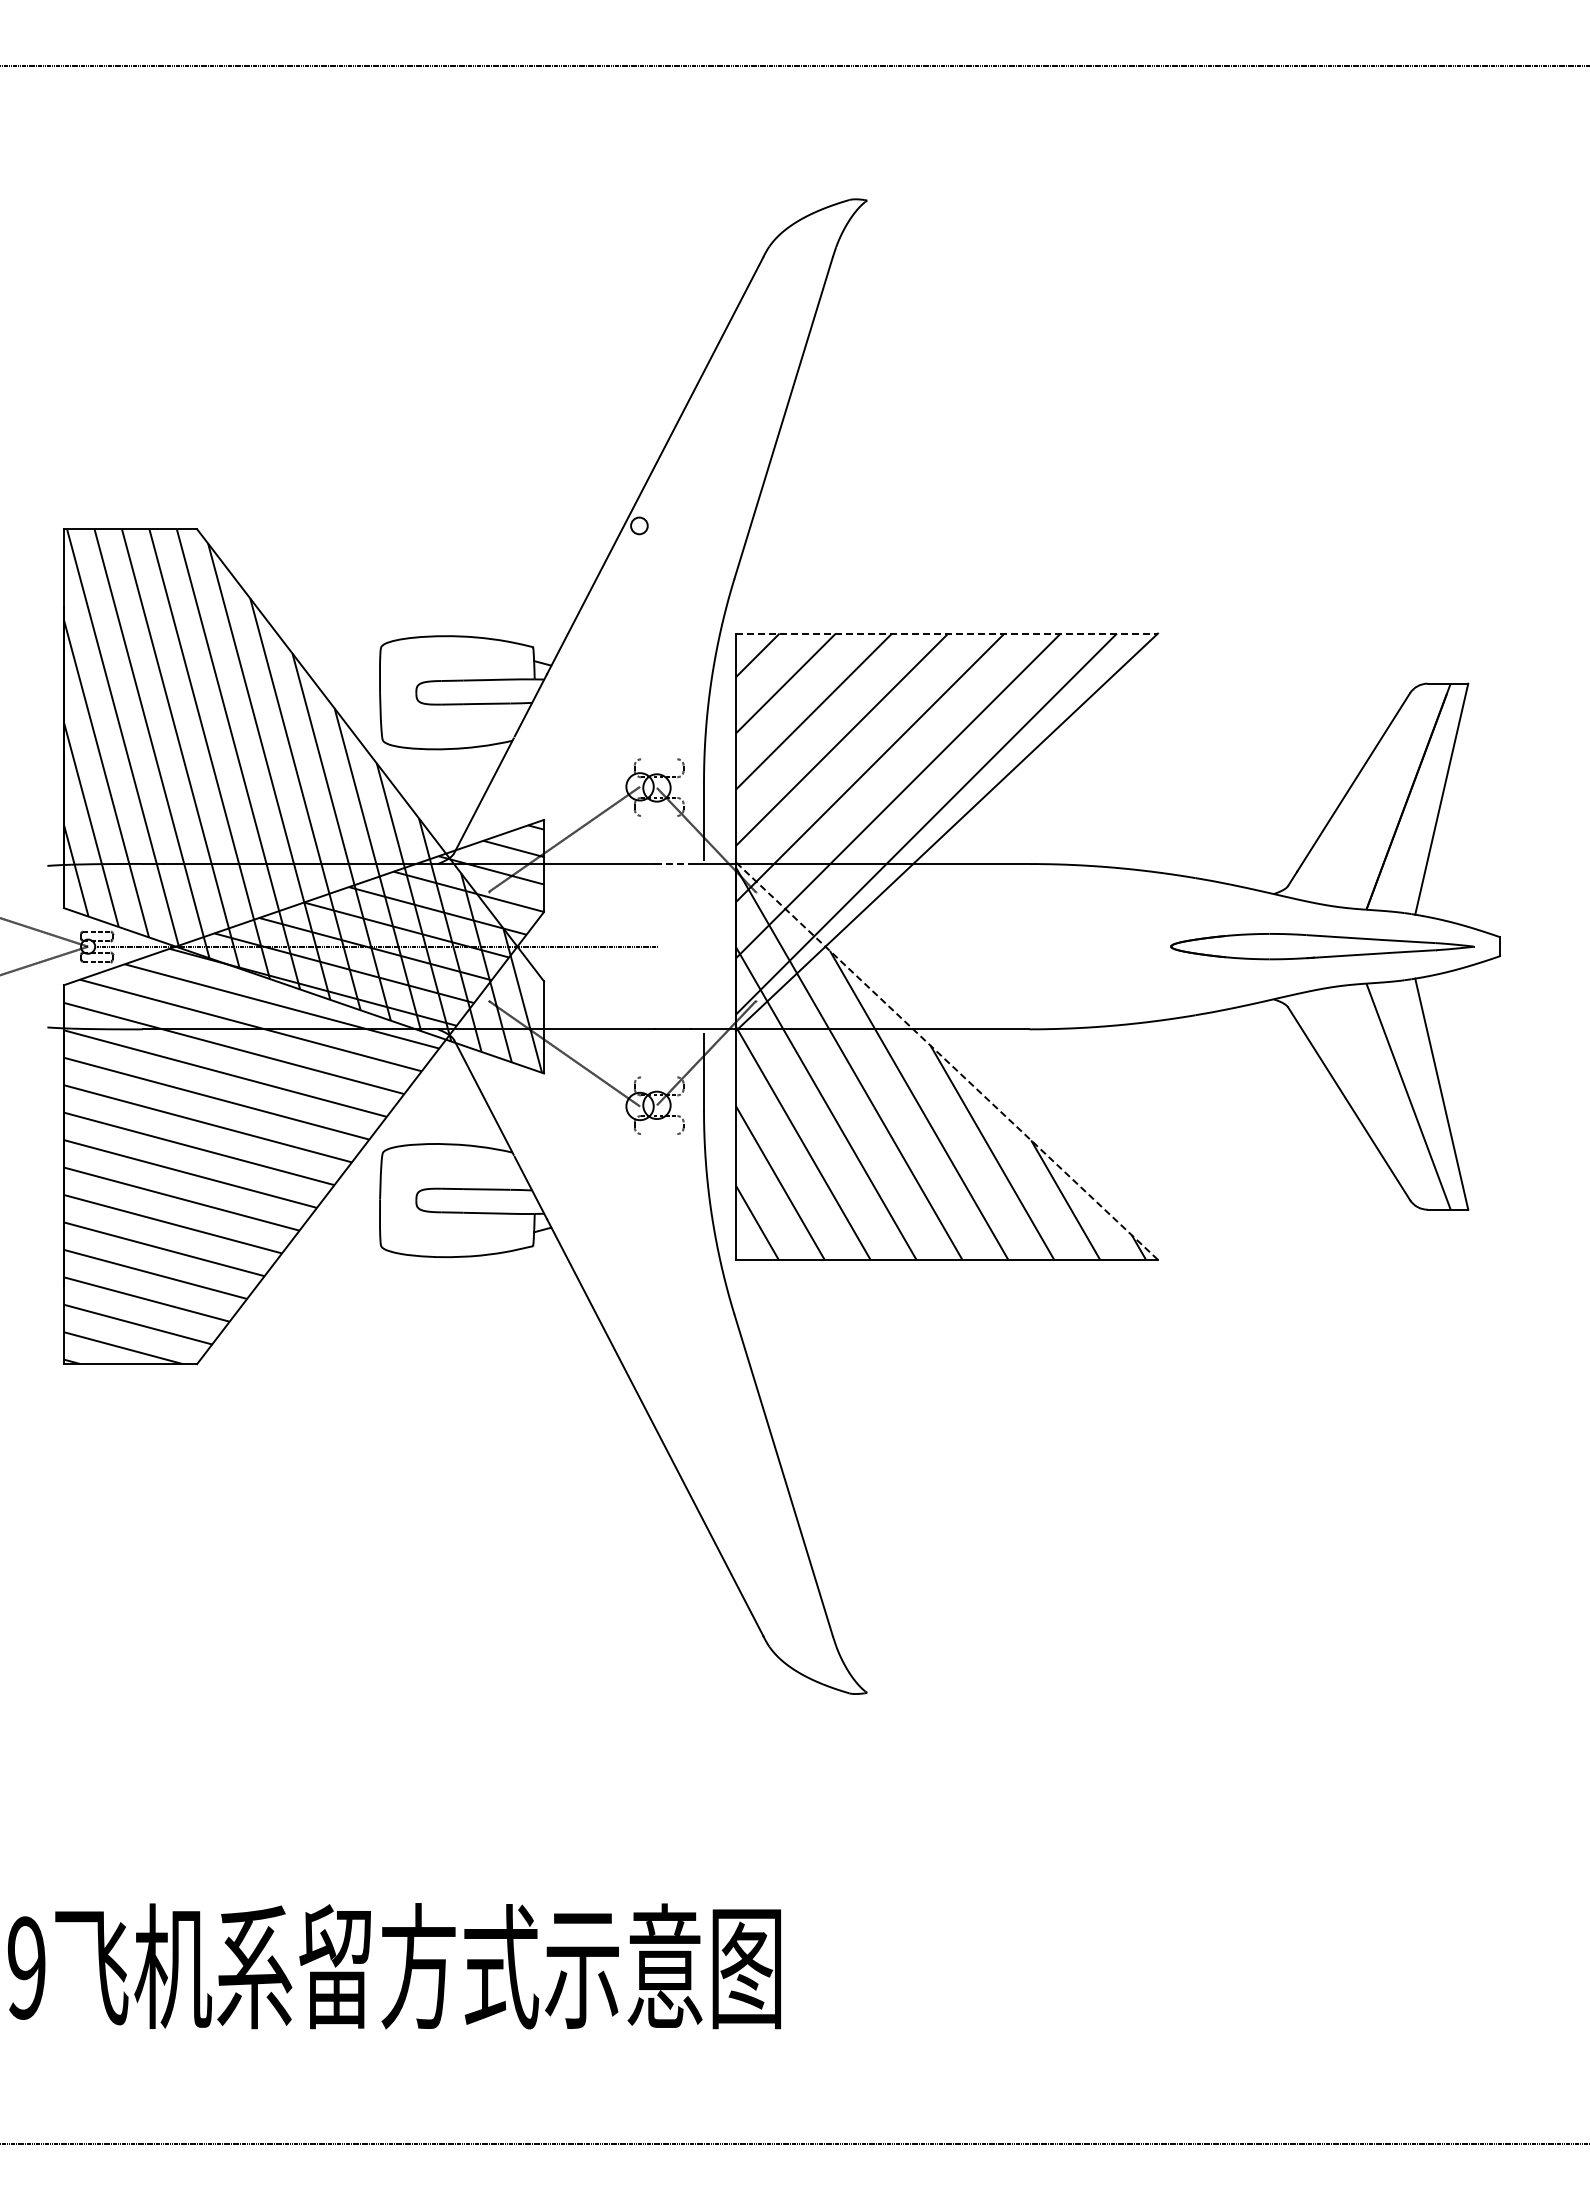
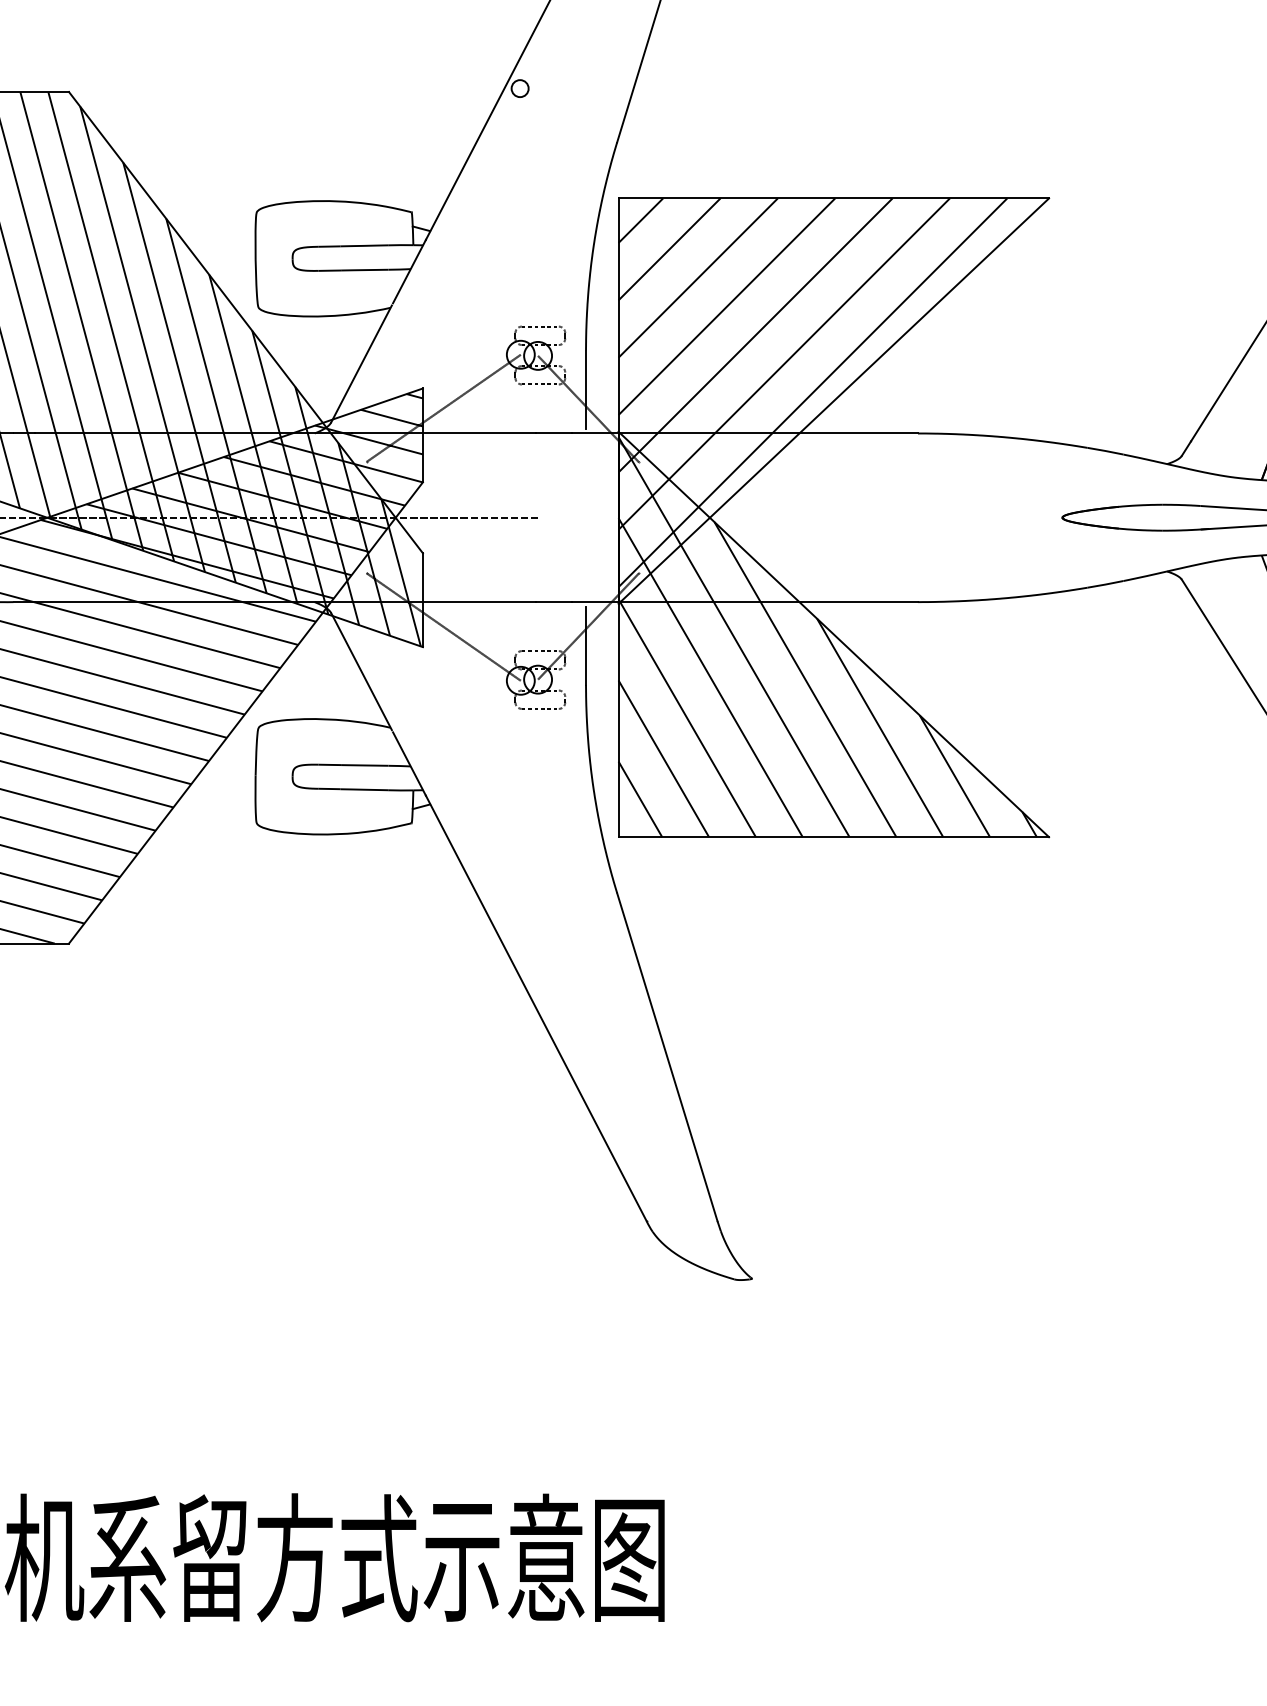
line: (947, 633) -> (834, 198), dashed -> solid
line: (659, 759) -> (540, 326), added
line: (659, 815) -> (540, 383), added
line: (672, 864) -> (553, 433), dashed -> solid
line: (946, 1061) -> (833, 634), dashed -> solid
line: (659, 1077) -> (540, 651), added
line: (659, 1134) -> (540, 709), added

